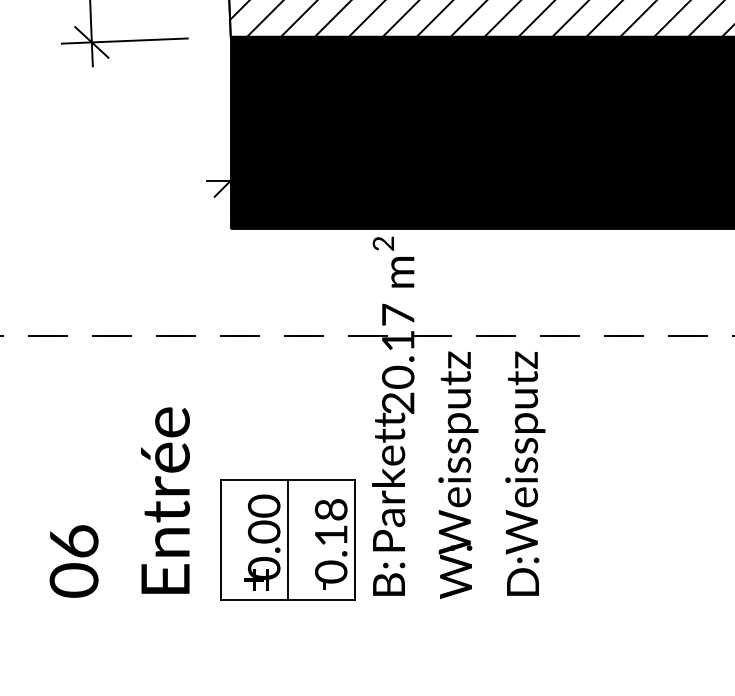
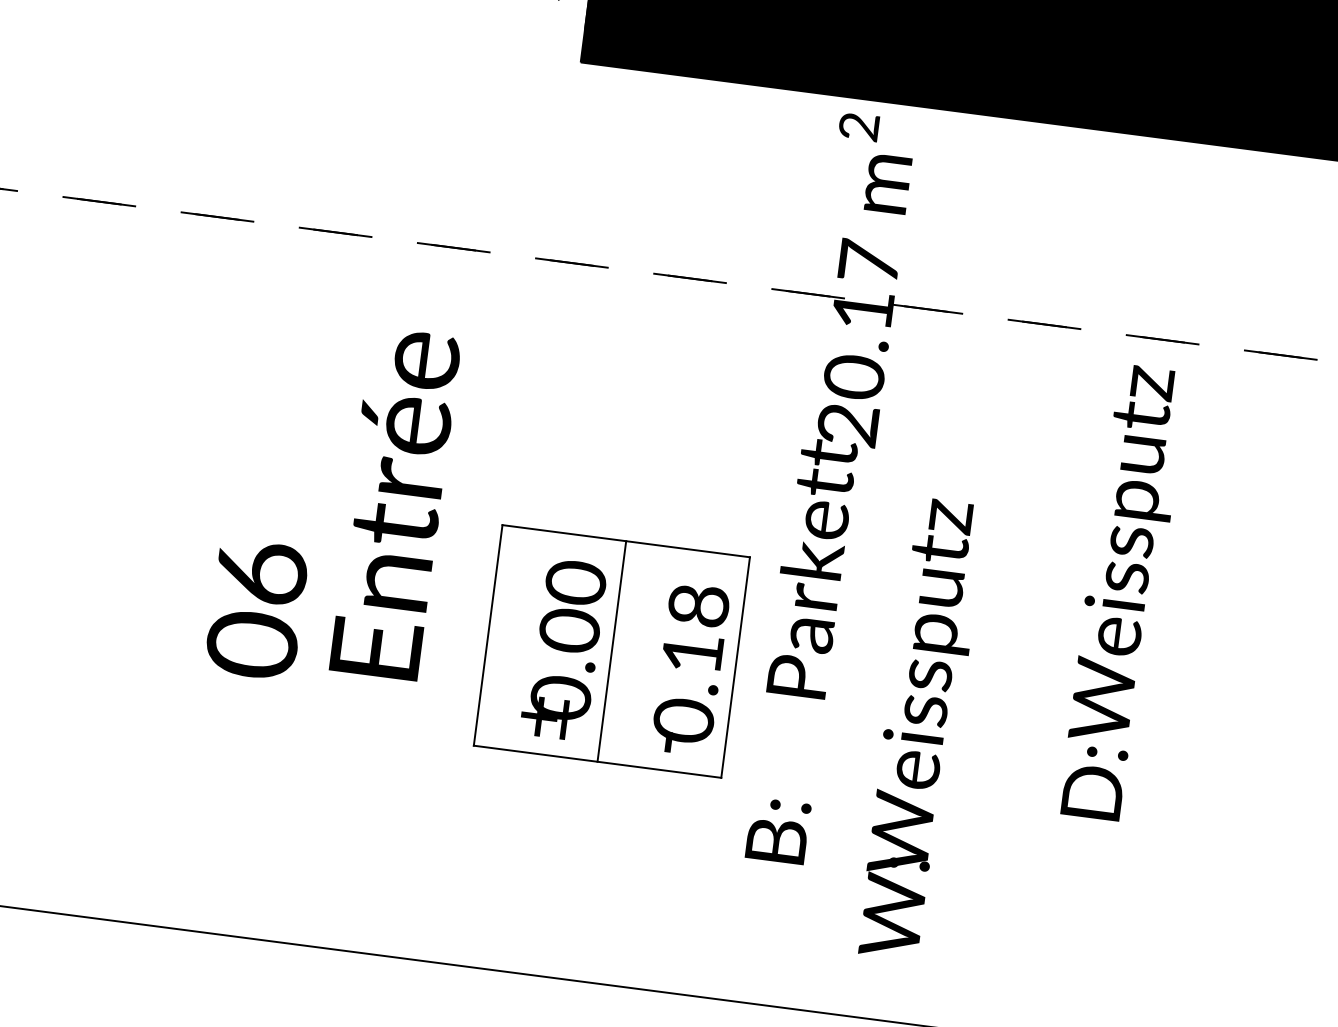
text: (525, 473) -> (1123, 592), moved
text: (458, 474) -> (921, 727), moved
text: (165, 500) -> (395, 503), moved
text: (73, 561) -> (255, 609), moved
text: (389, 578) -> (779, 829), moved

